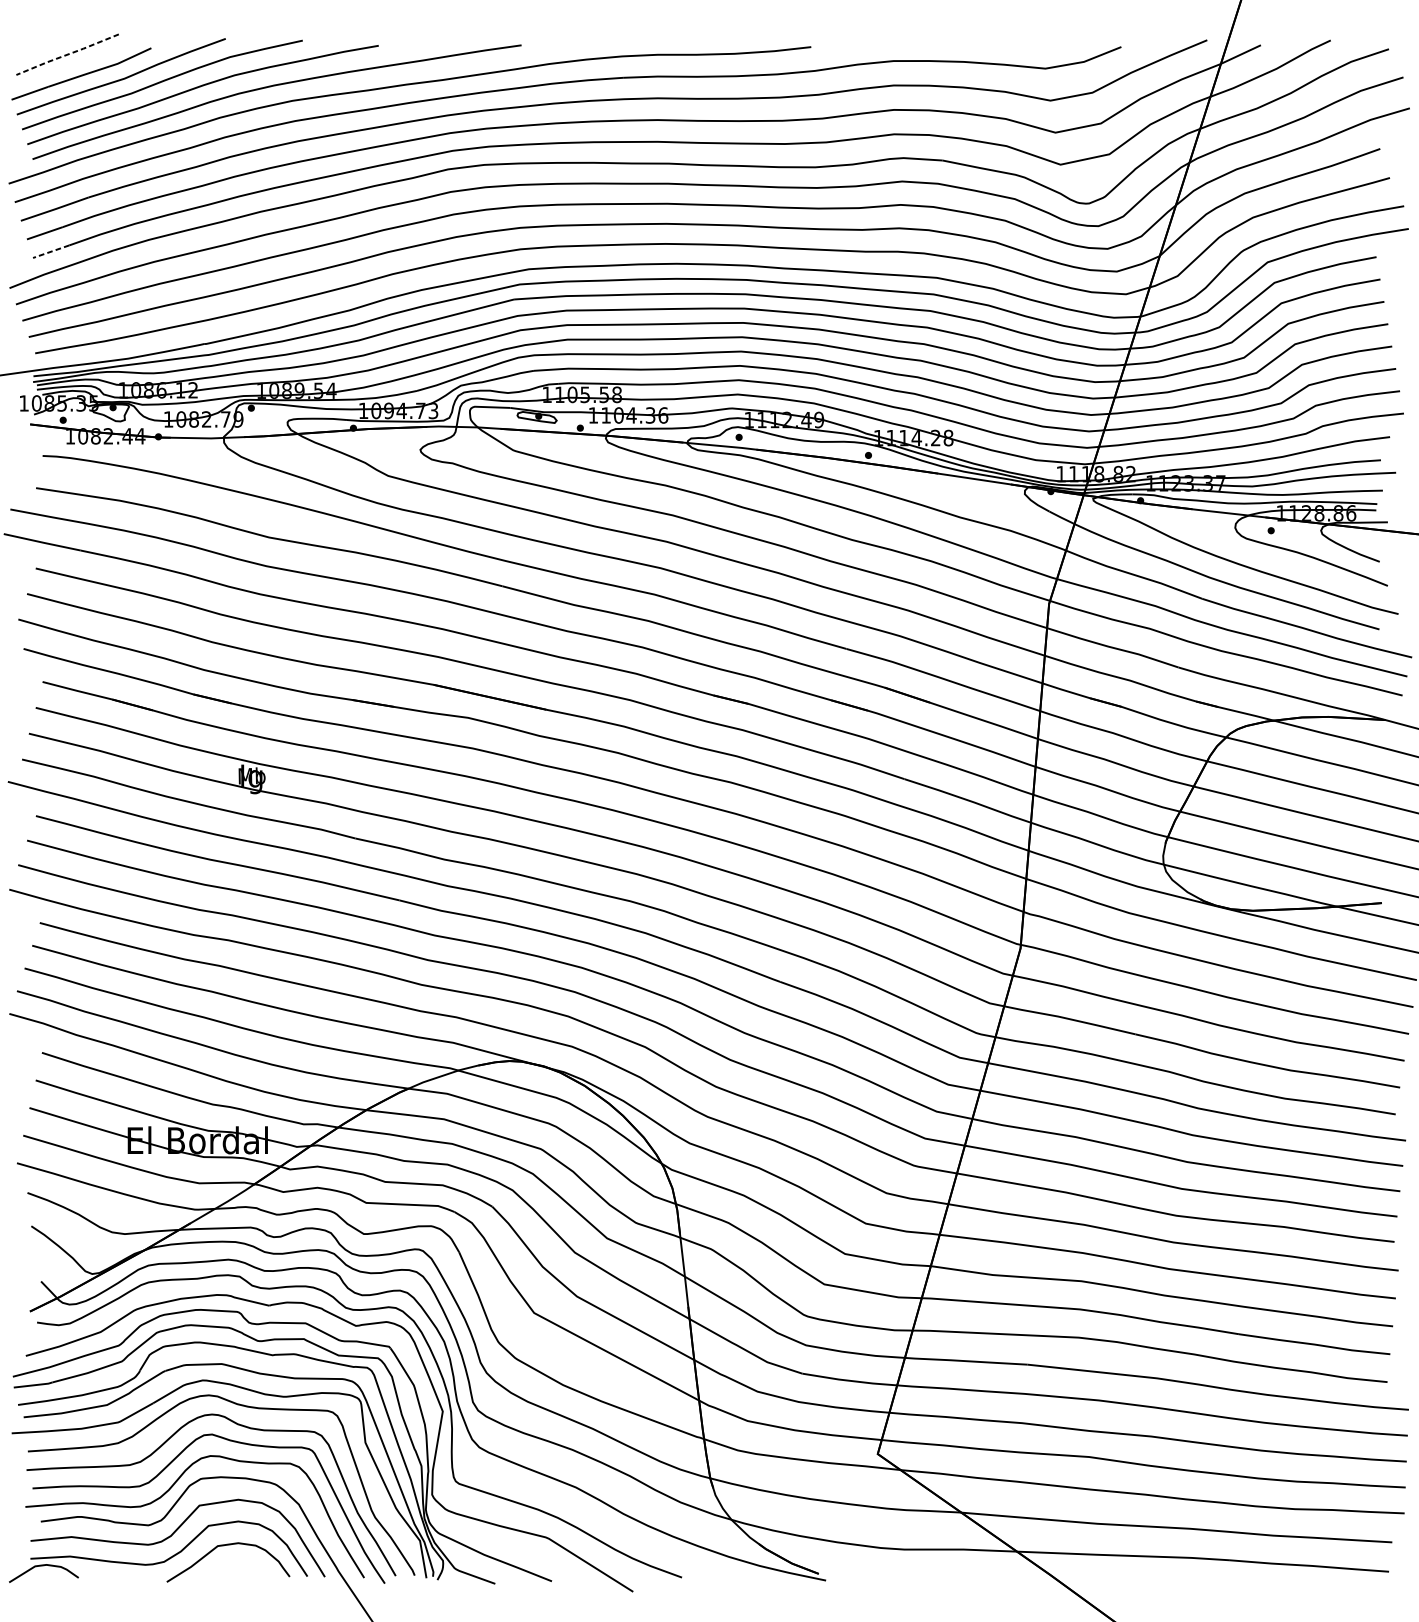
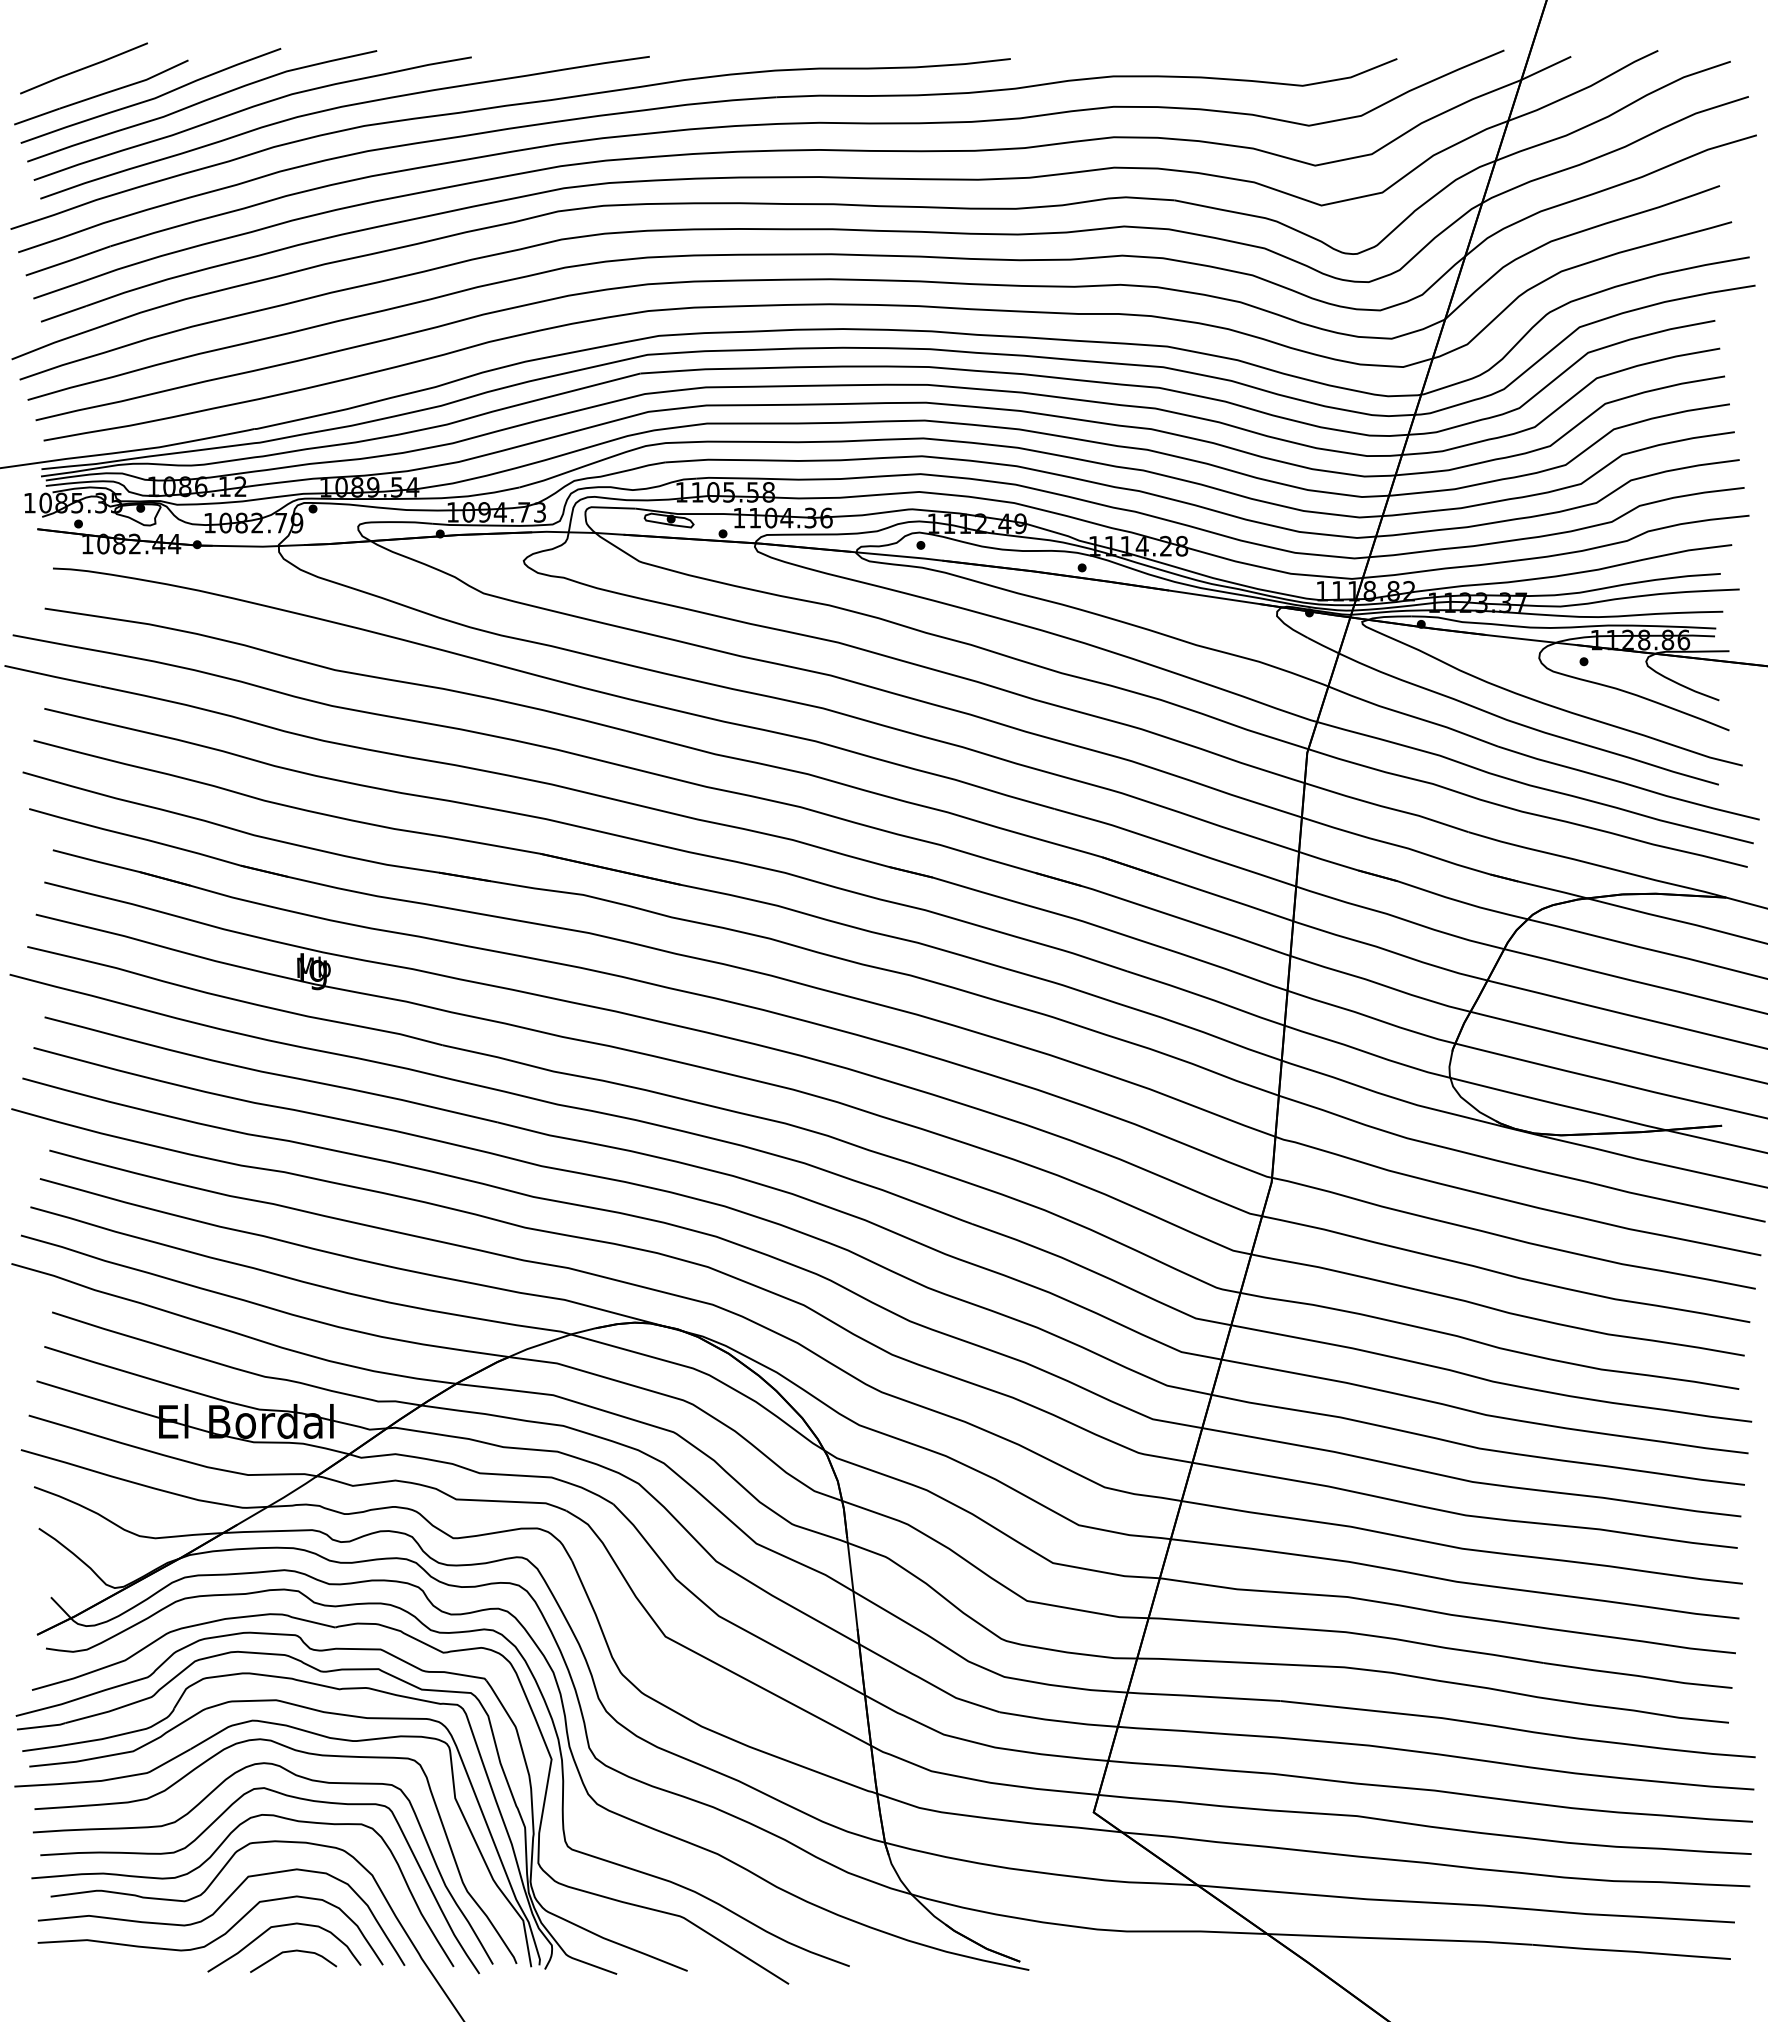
line: (67, 54) -> (83, 68), dashed -> solid
line: (51, 251) -> (63, 313), dashed -> solid
curve: (42, 1566) -> (291, 1952), moved

